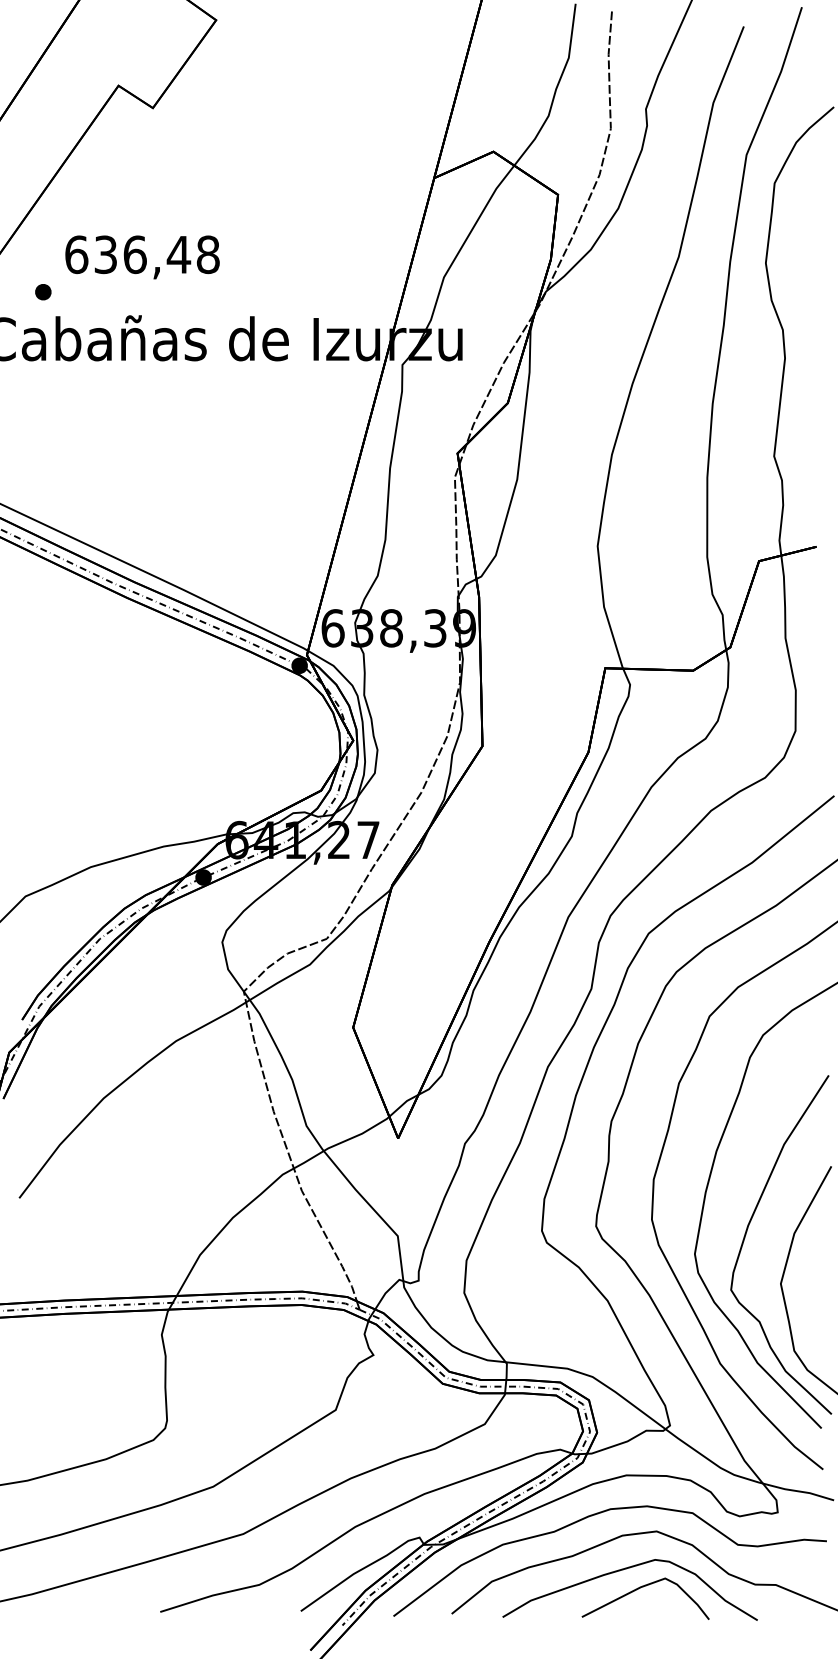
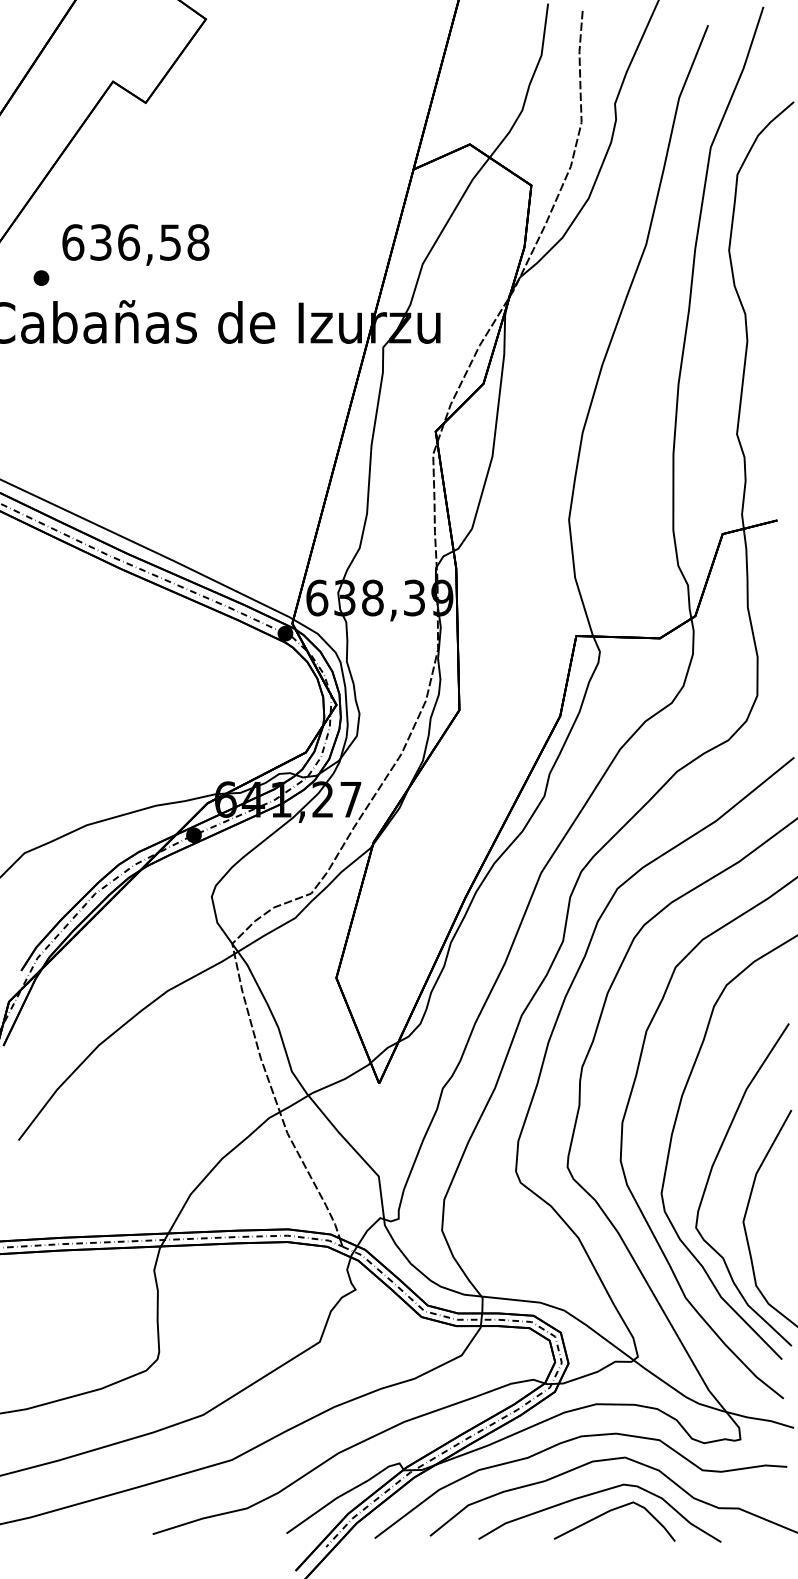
text: (178, 254) -> (170, 242), 636,48 -> 636,58

